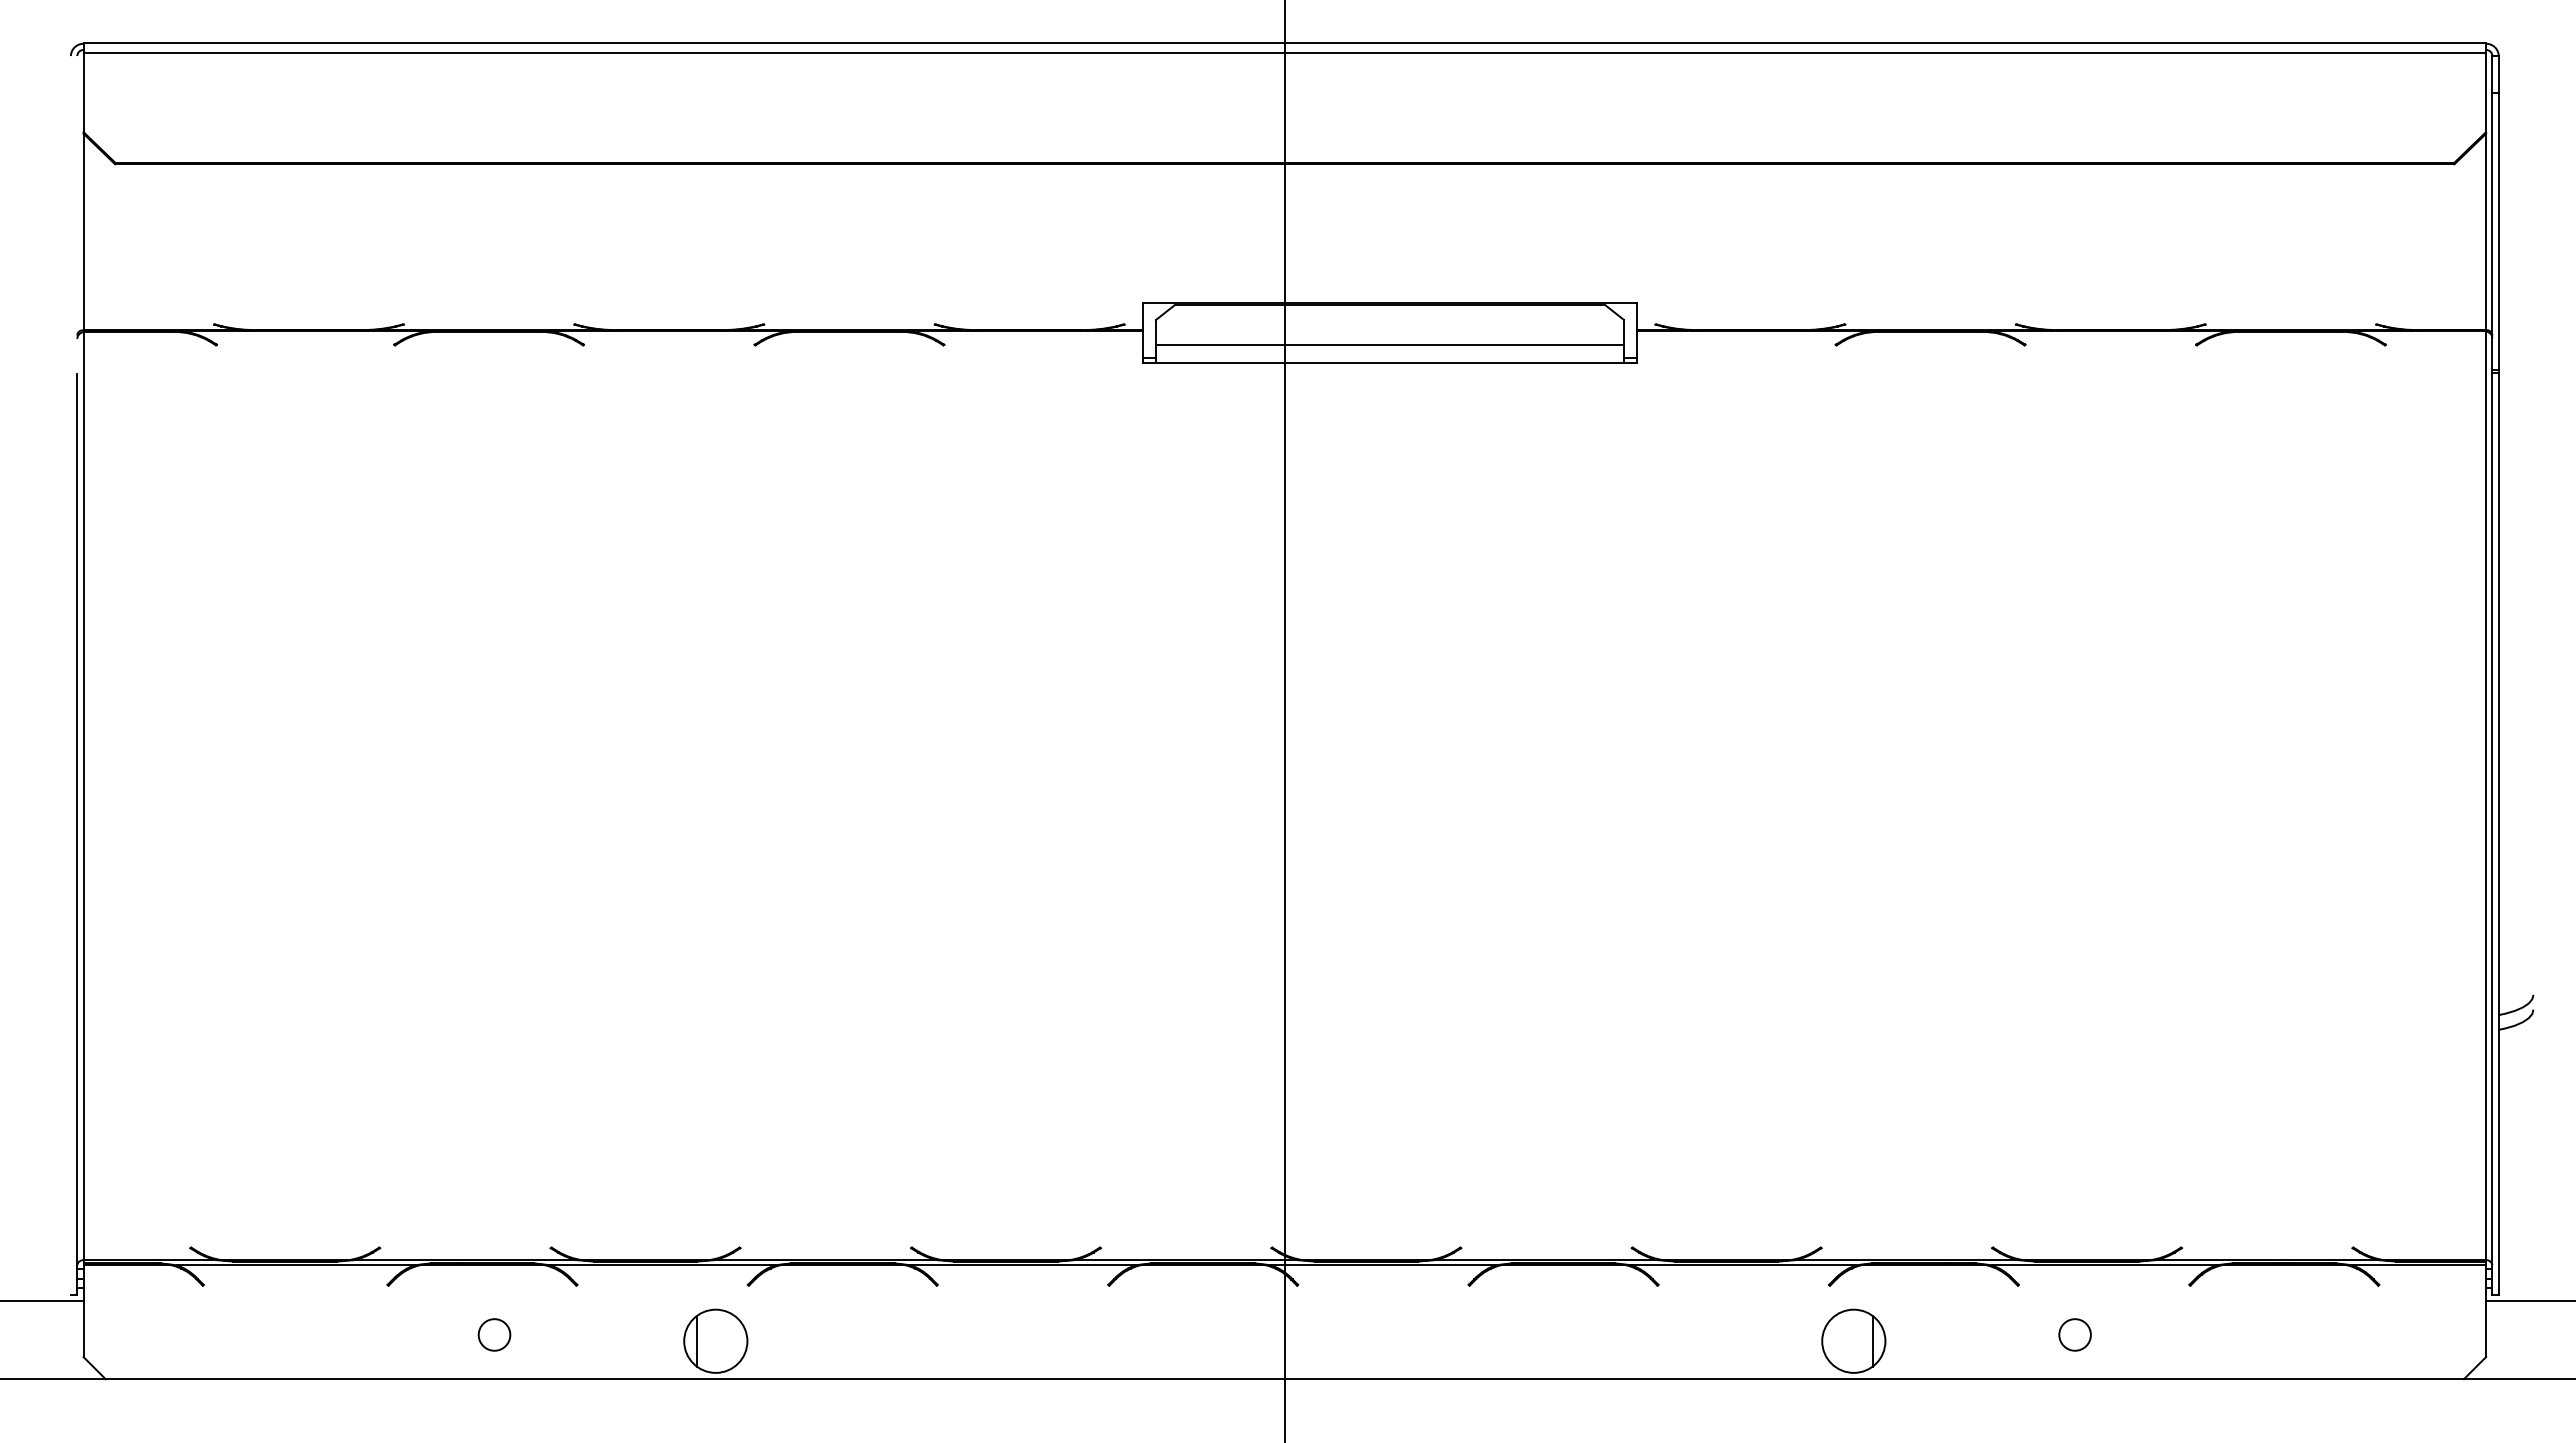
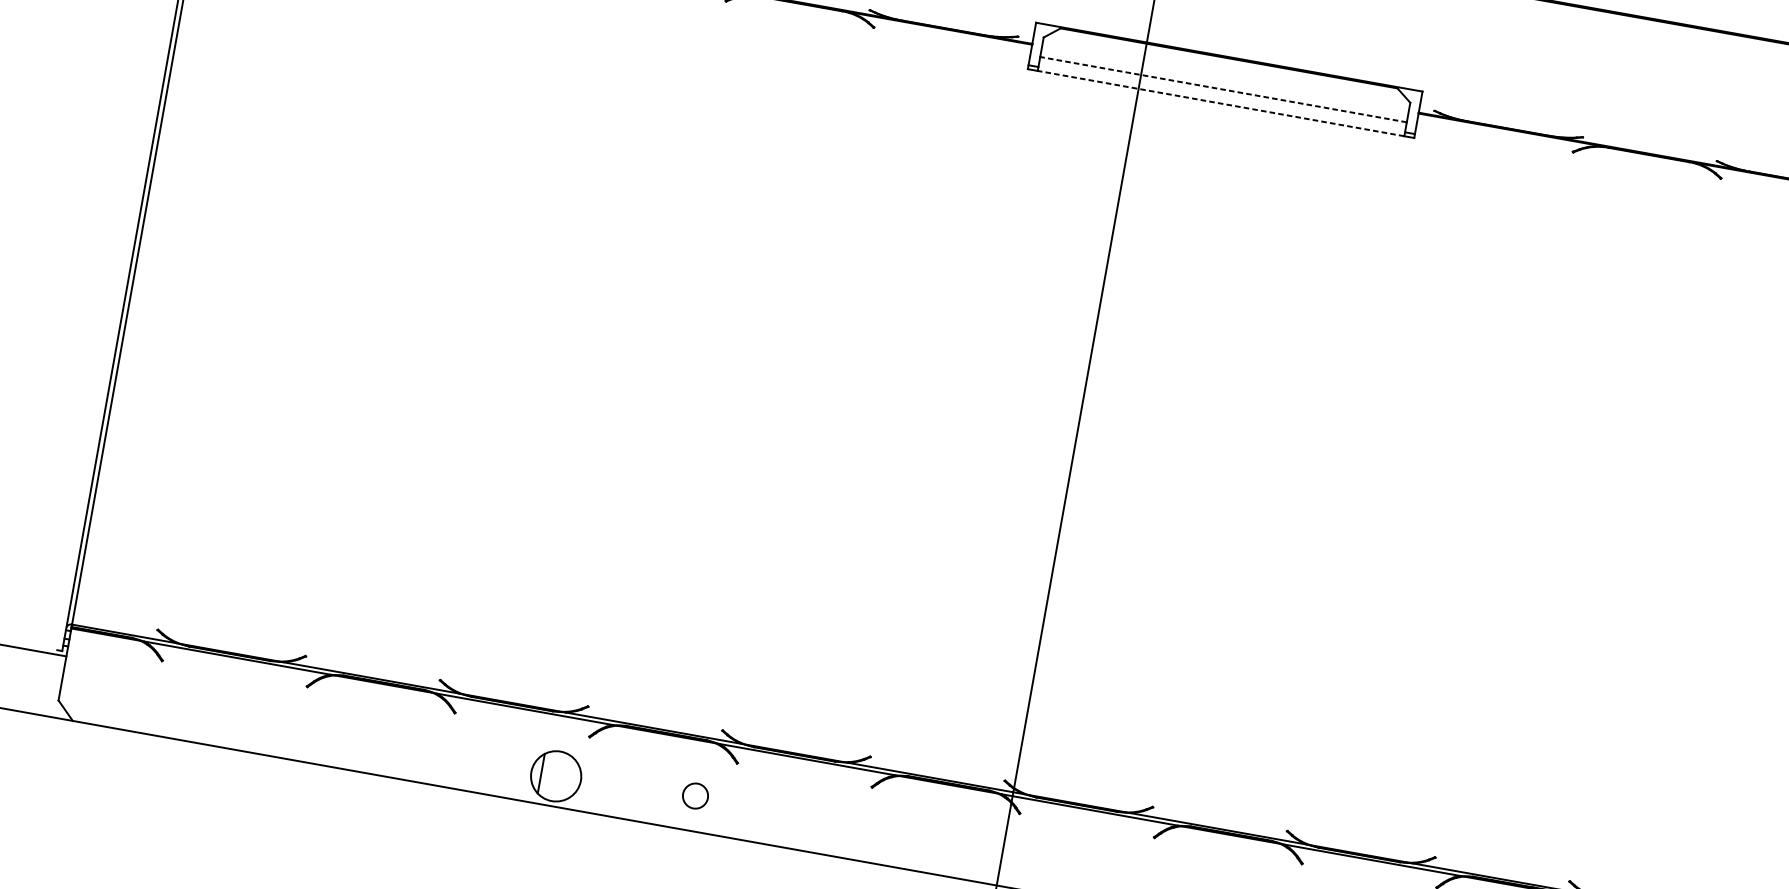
line: (1390, 344) -> (1223, 89), solid -> dashed
line: (1390, 362) -> (1221, 103), solid -> dashed
circle: (494, 1334) -> (695, 795), moved

